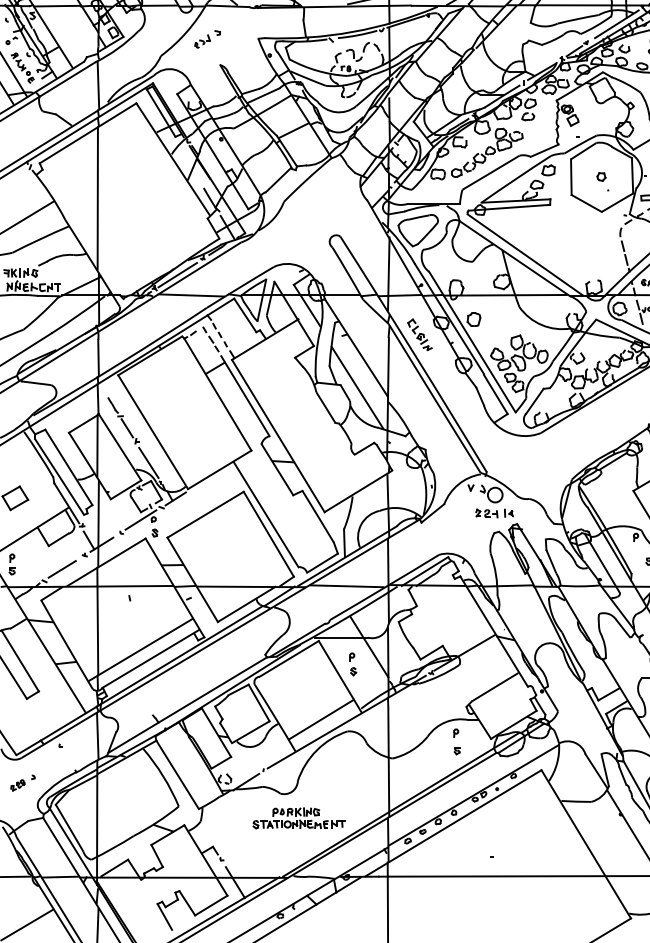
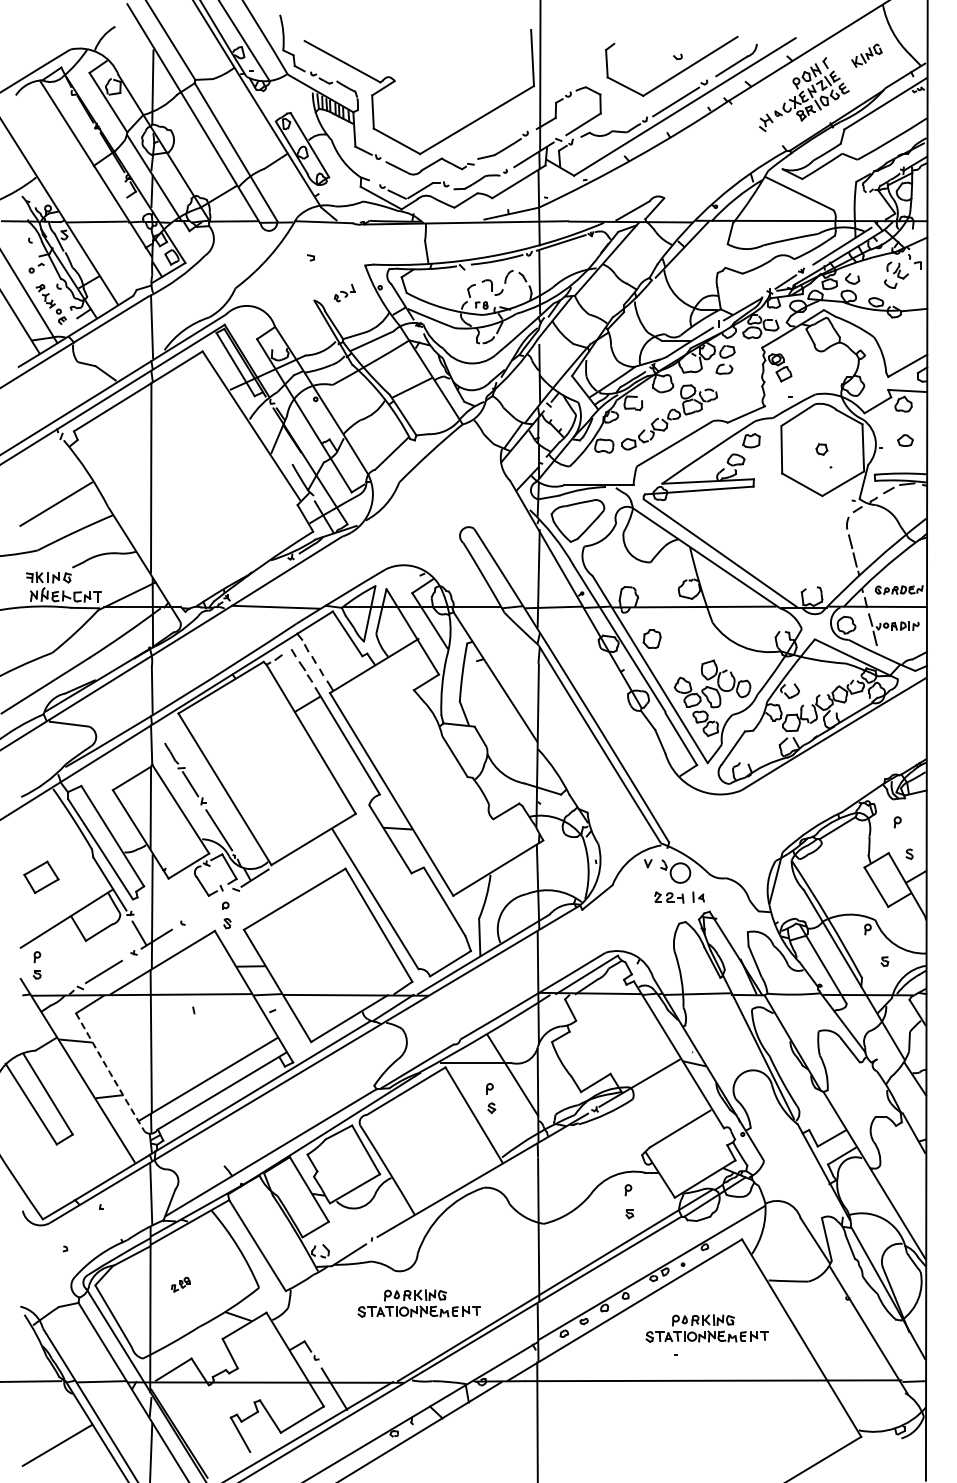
part: (202, 41) -> (344, 293), moved
line: (177, 275) -> (257, 580), removed
part: (419, 334) -> (579, 659), removed
line: (357, 387) -> (496, 729), removed
line: (140, 520) -> (208, 906), removed
line: (346, 586) -> (482, 994), removed
arc: (66, 644) -> (109, 1072), solid -> dashed
line: (321, 719) -> (448, 1171), removed
part: (17, 785) -> (180, 1284), moved
part: (514, 837) -> (706, 1328), added

